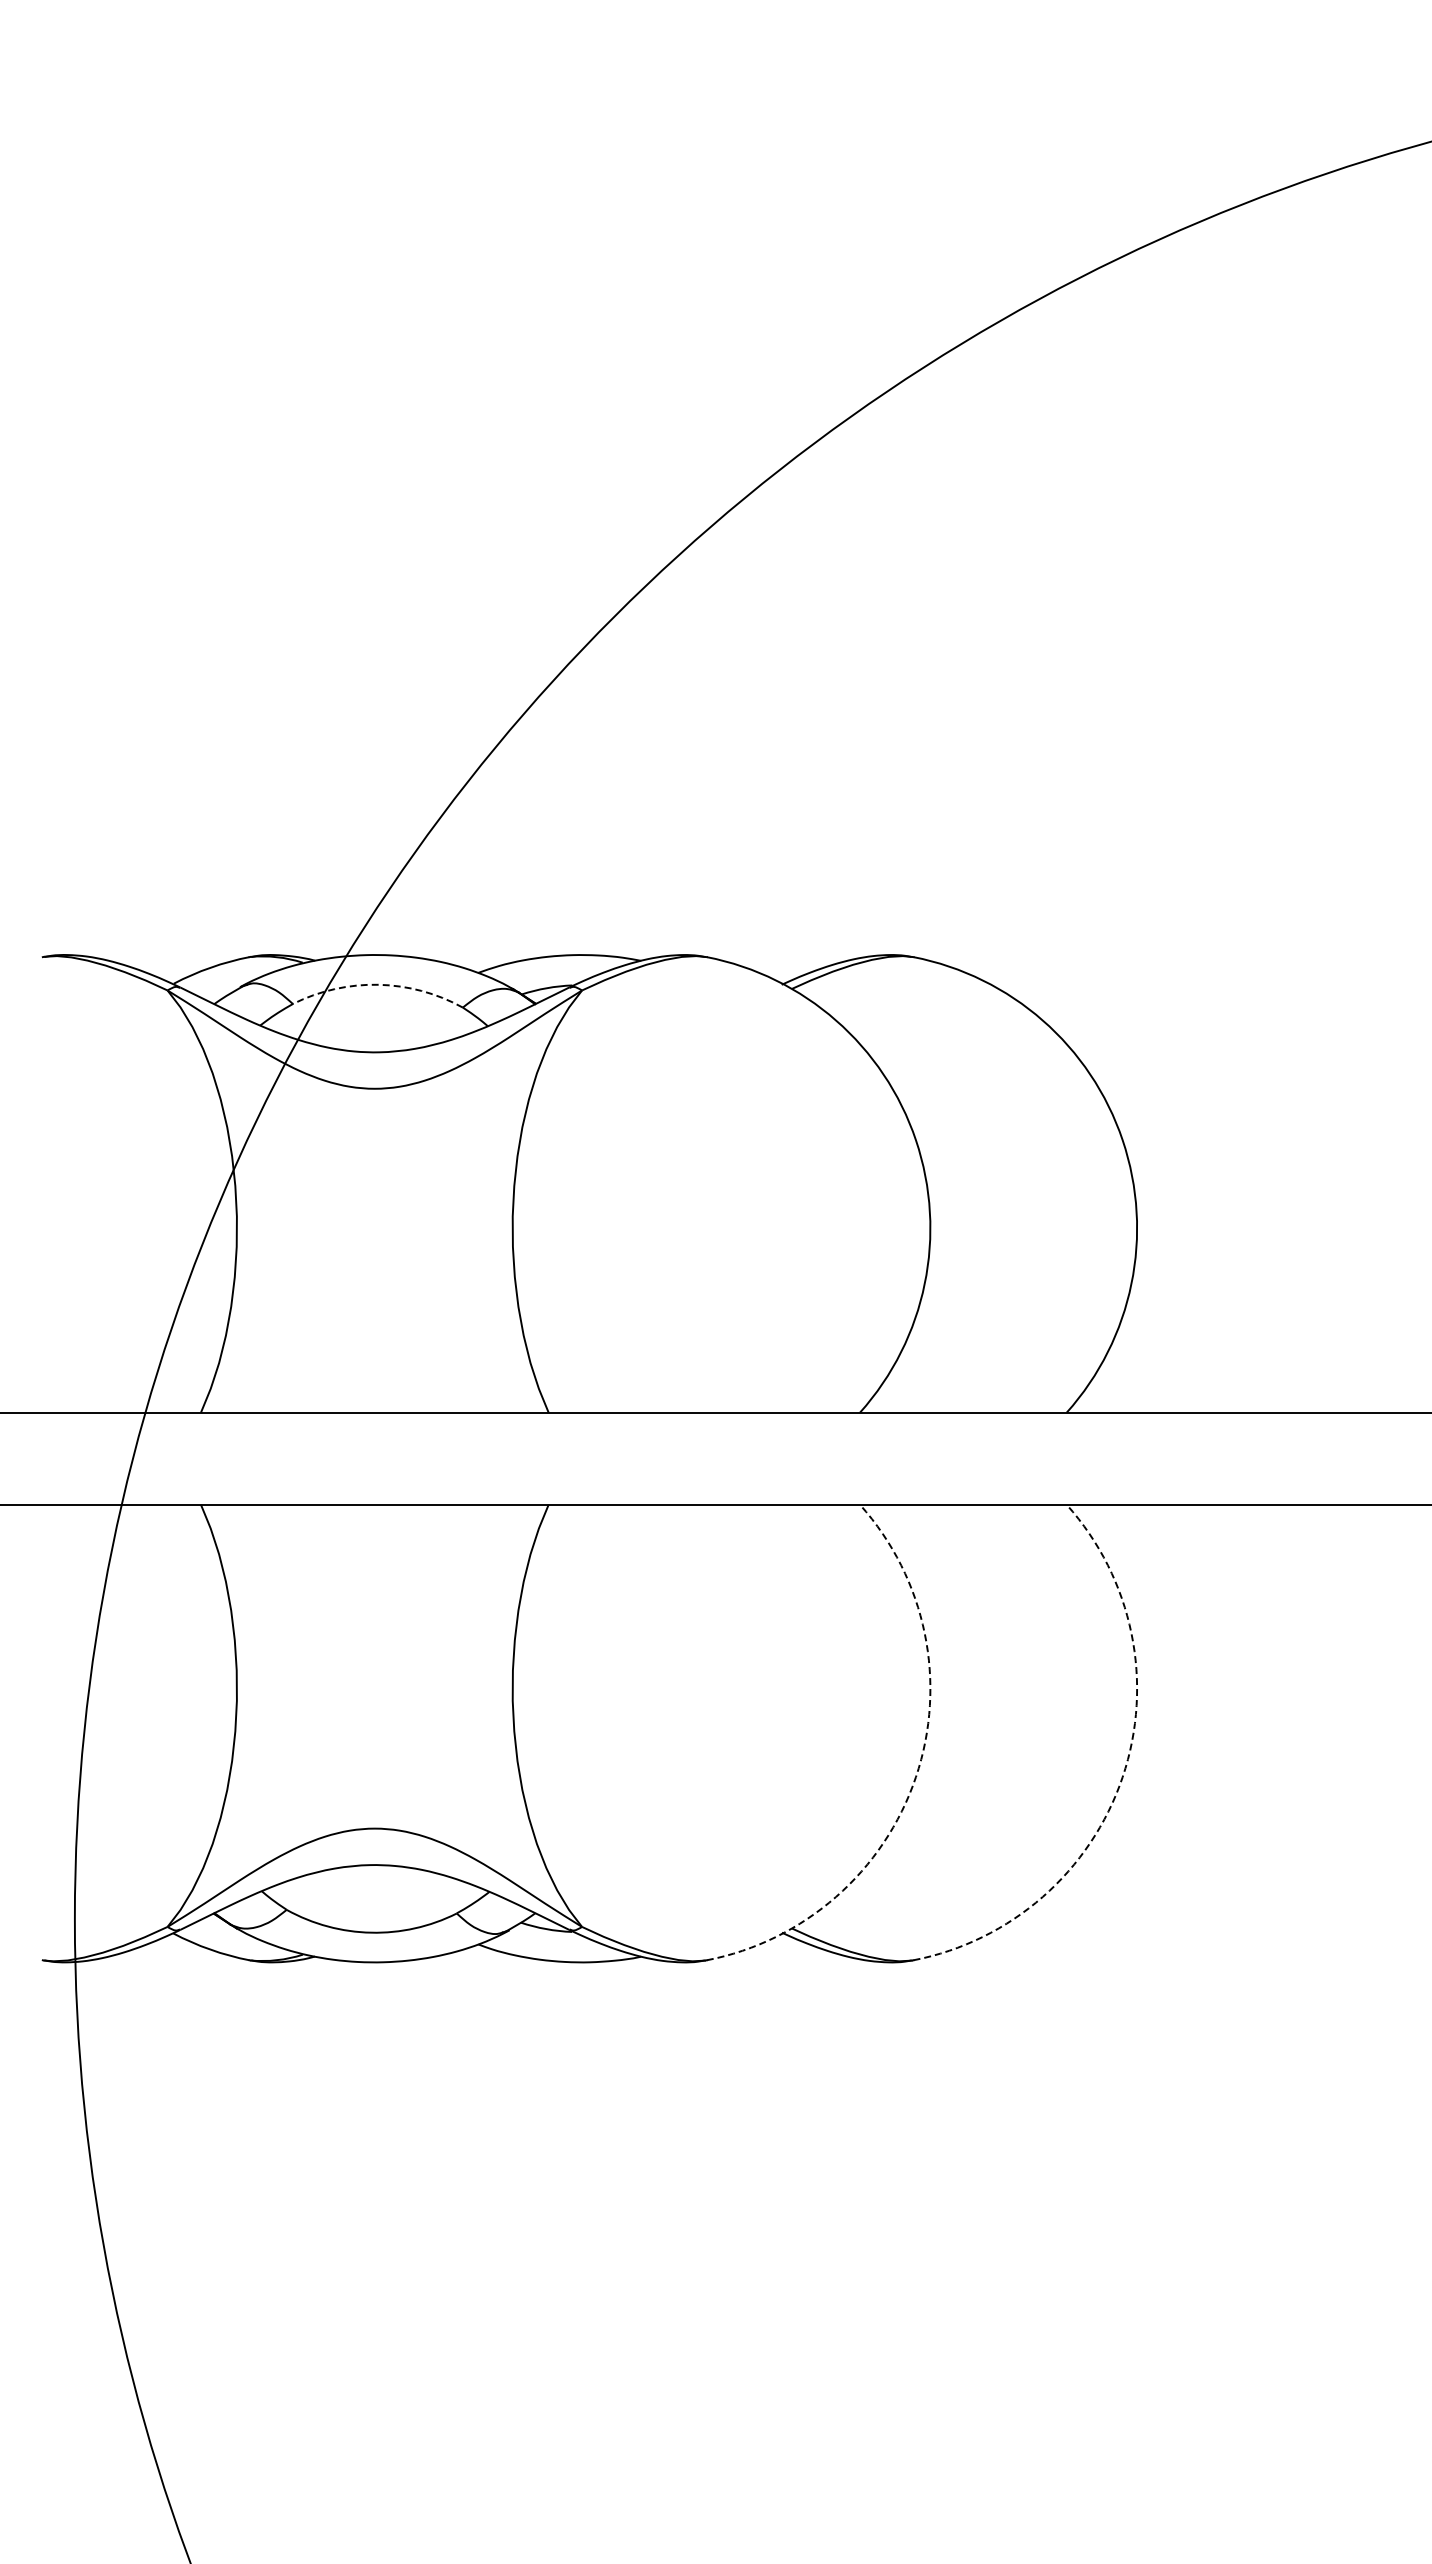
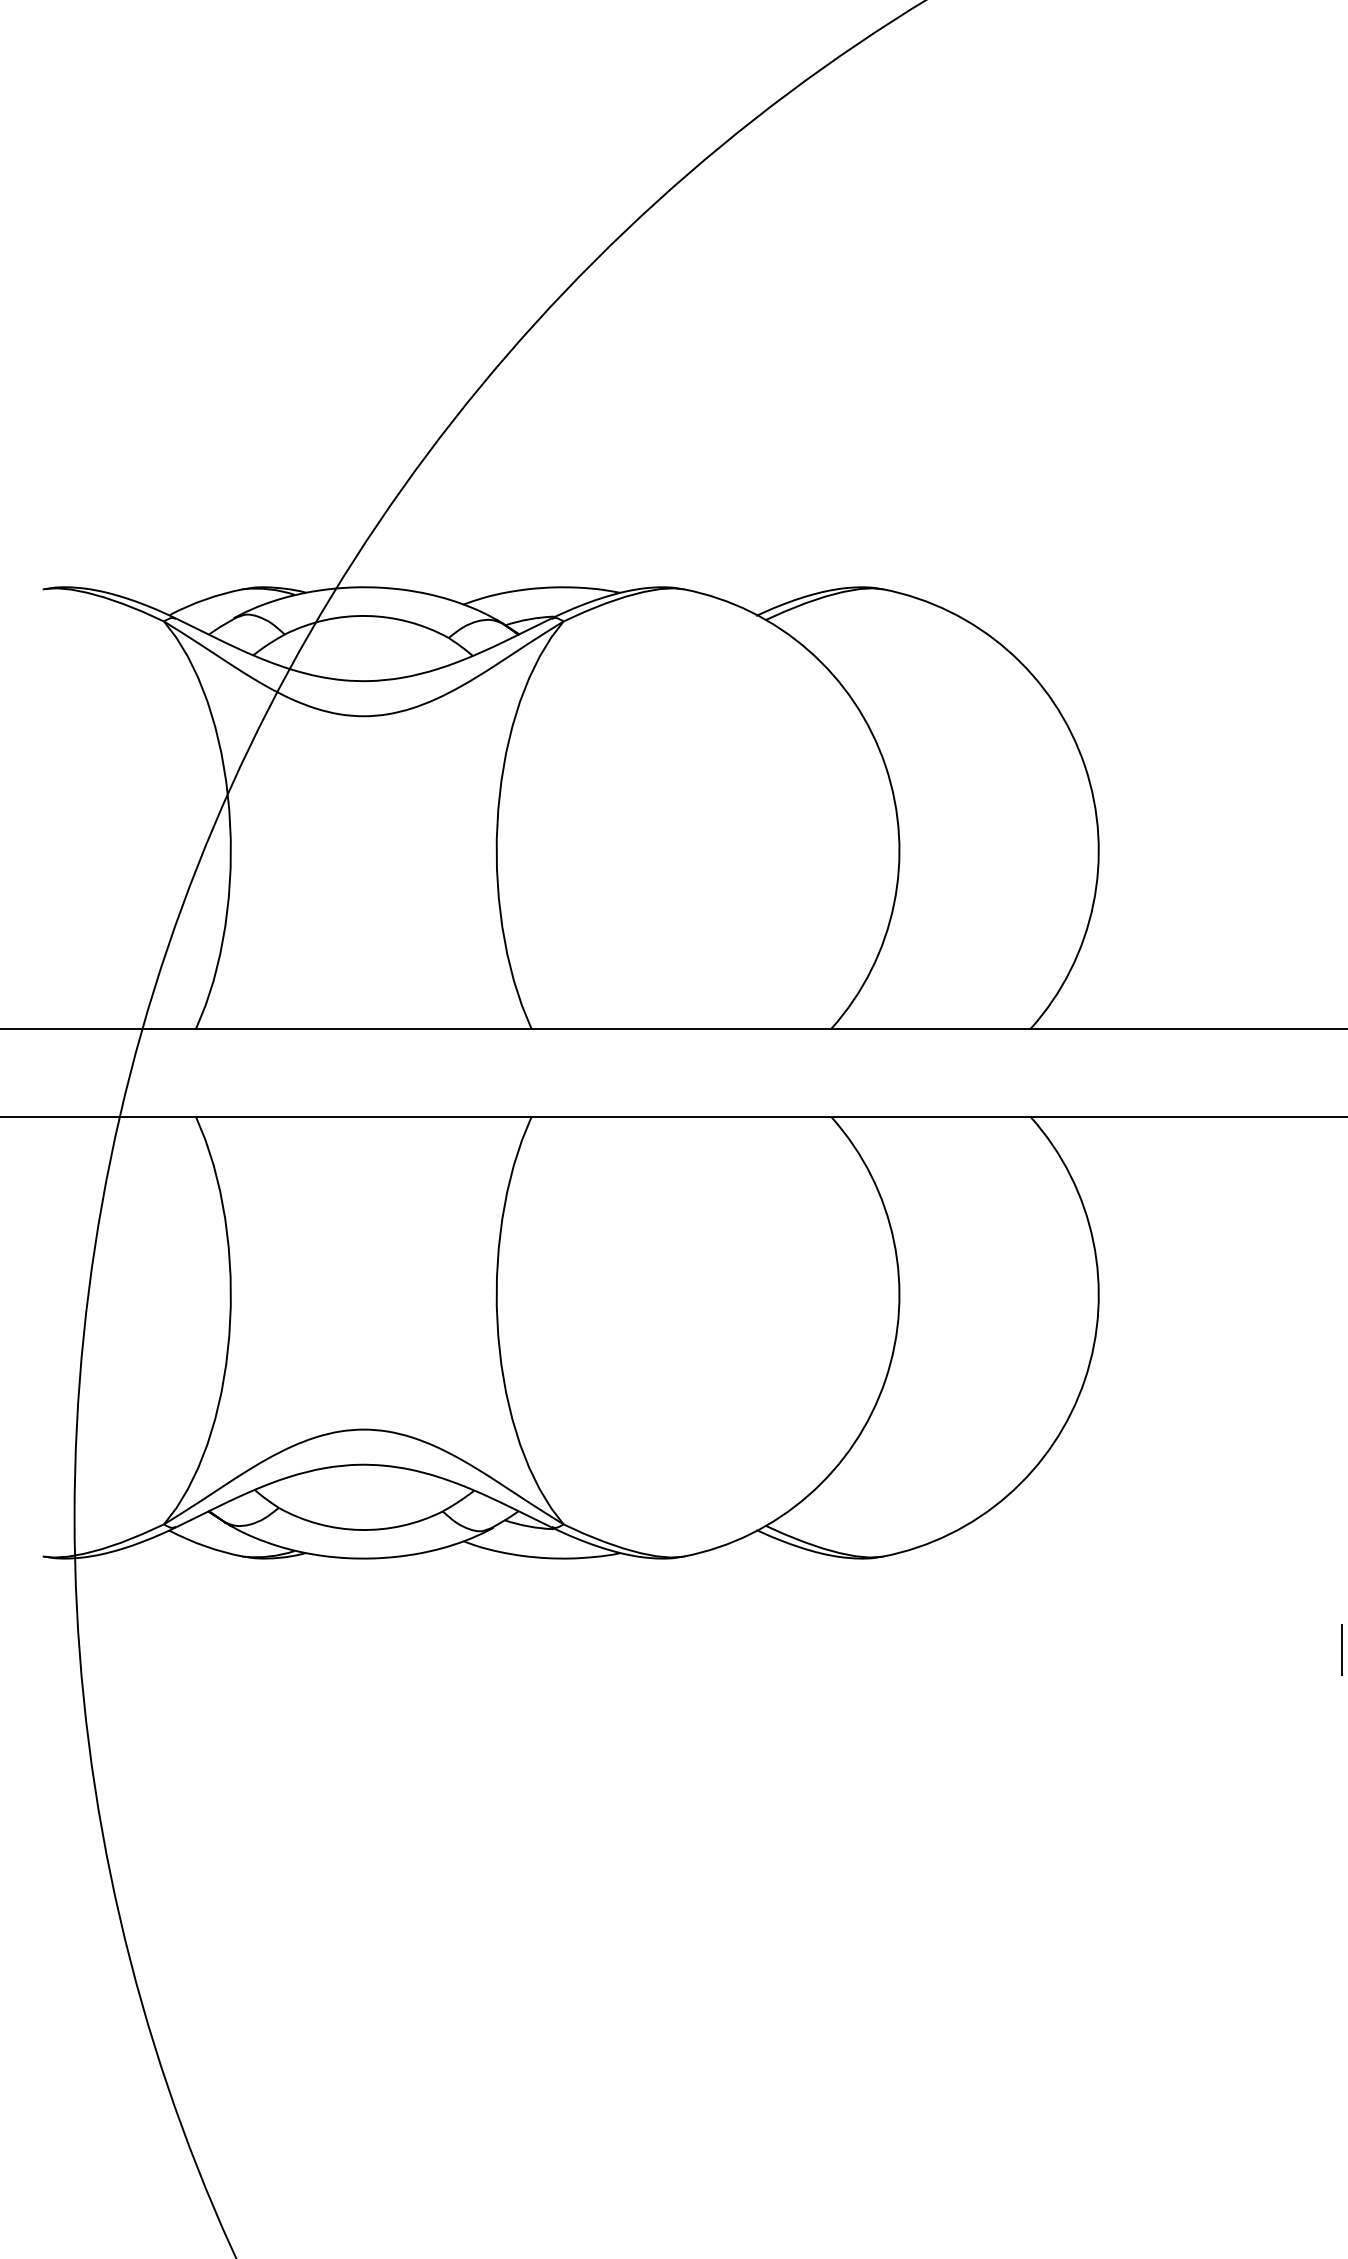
arc: (378, 984) -> (367, 615), dashed -> solid
arc: (915, 1777) -> (885, 1380), dashed -> solid
arc: (1122, 1777) -> (1084, 1380), dashed -> solid
line: (1389, 2057) -> (1342, 1650), added

